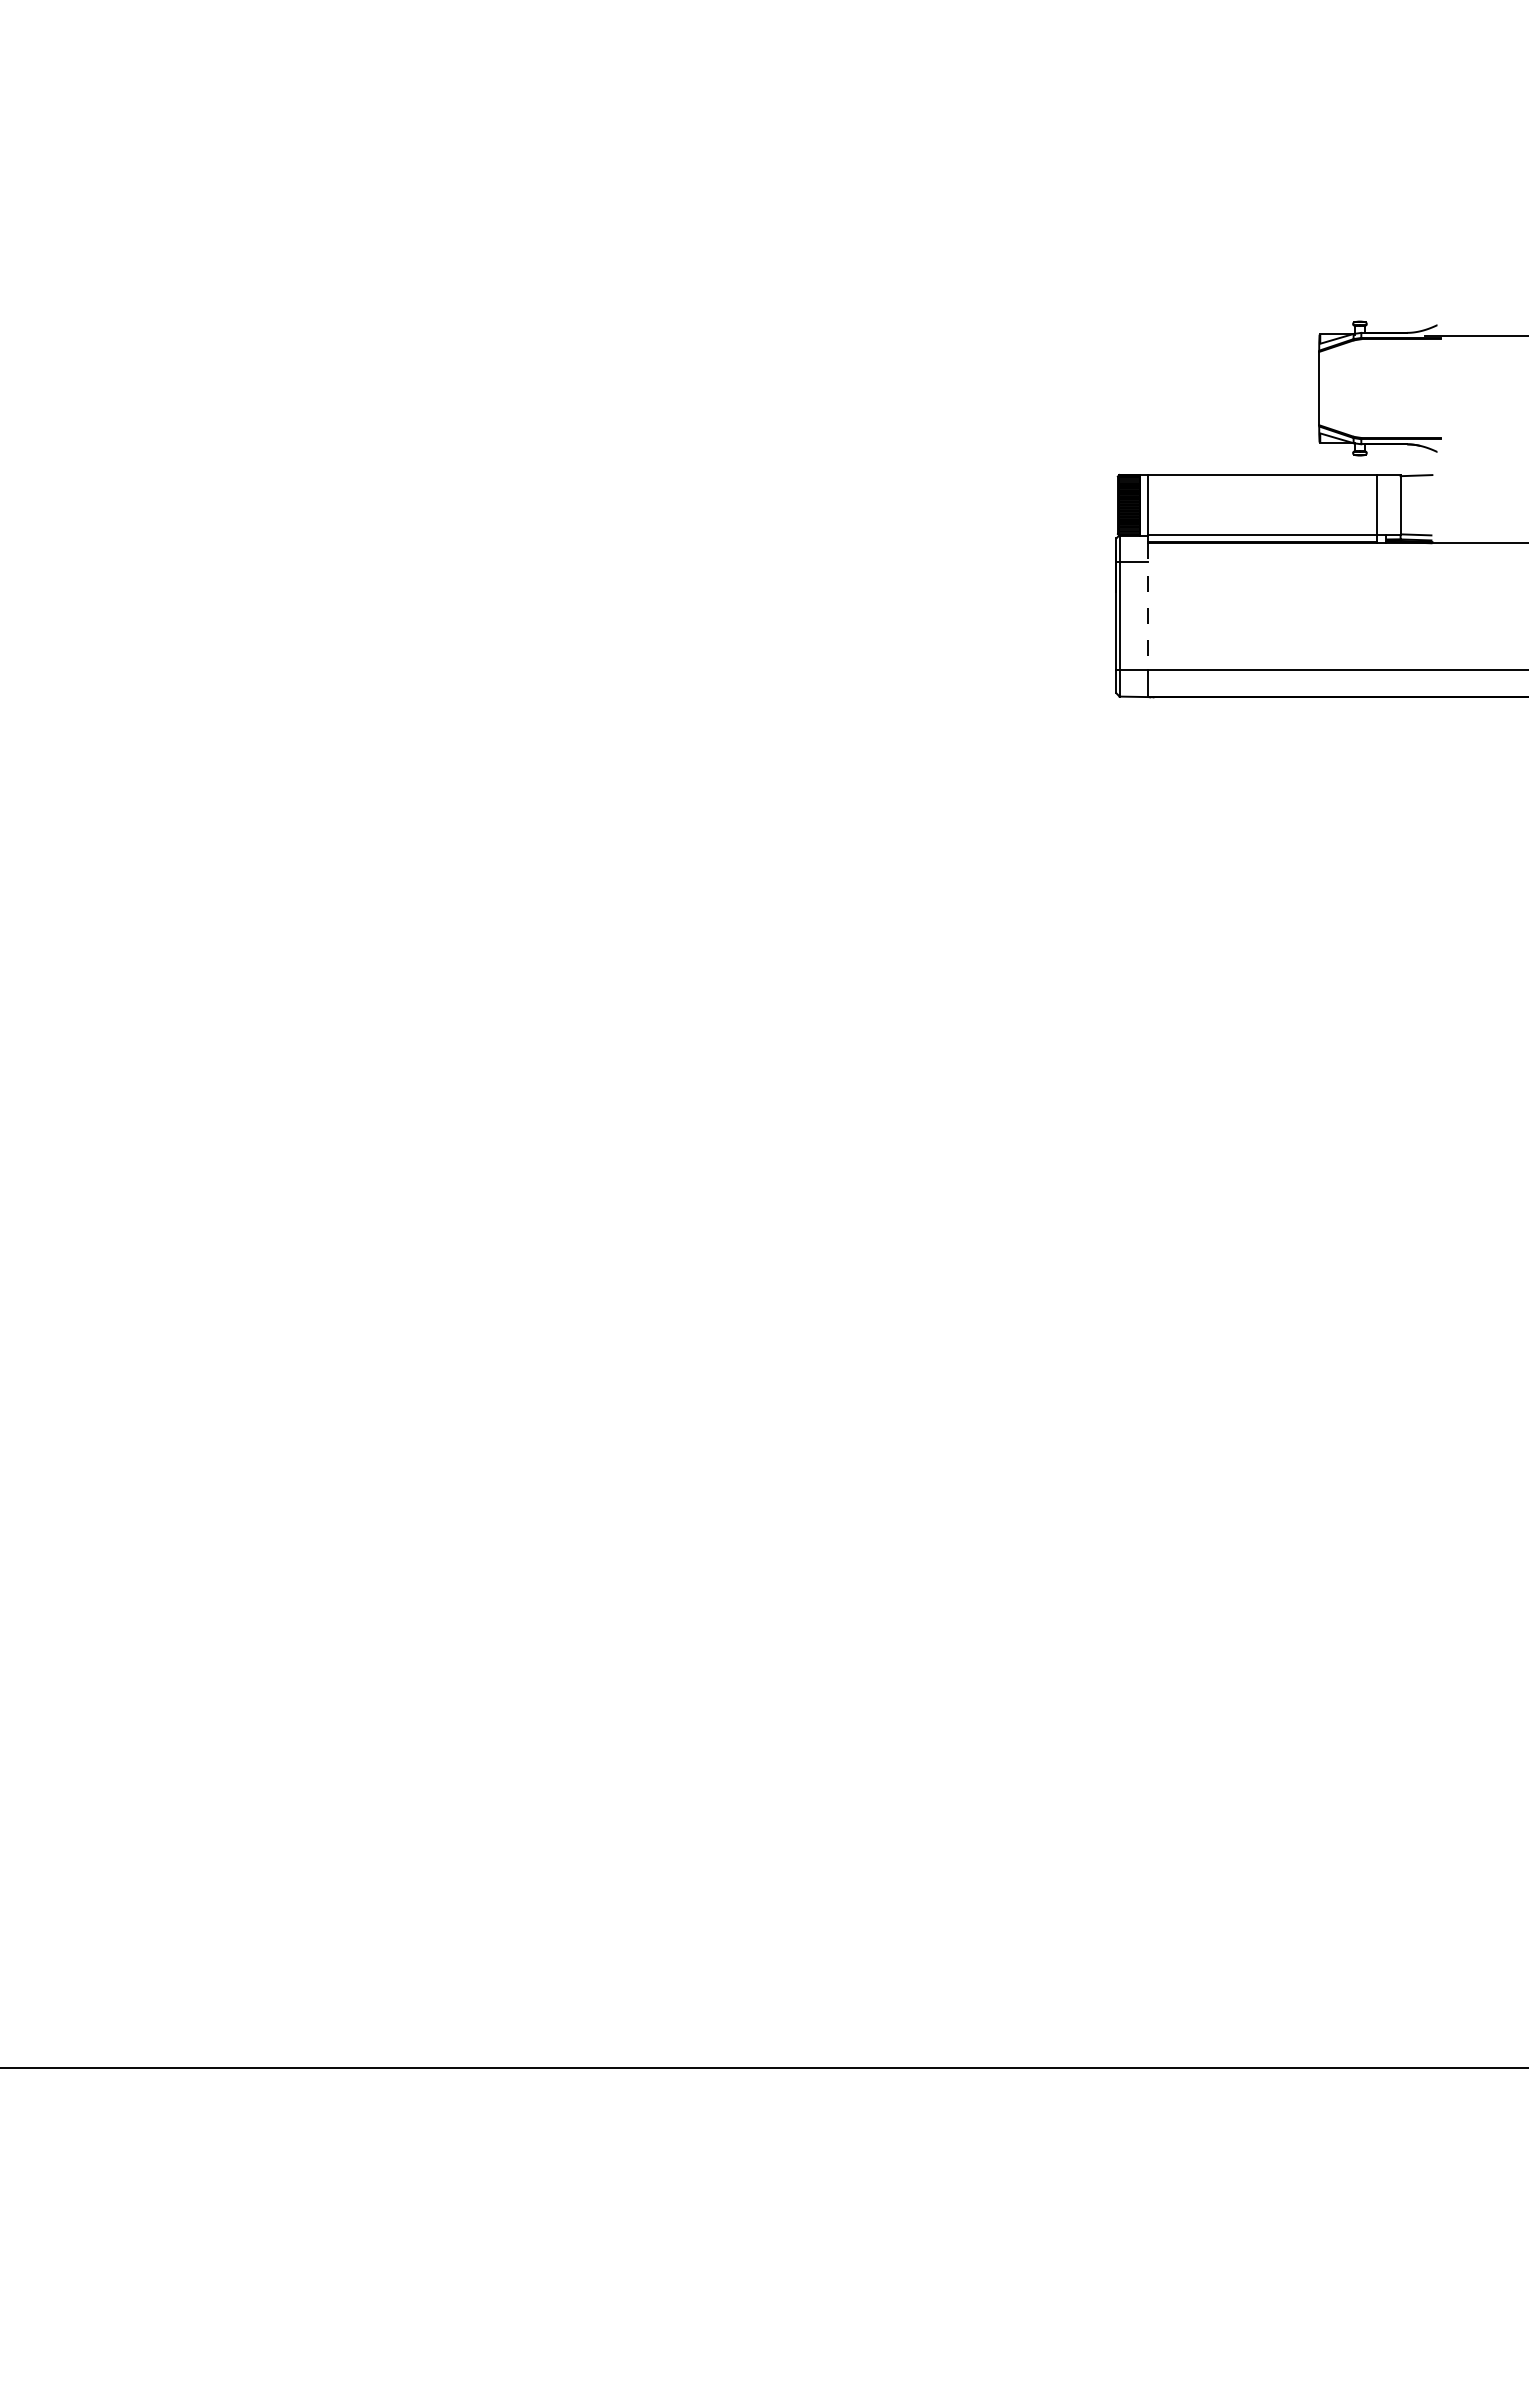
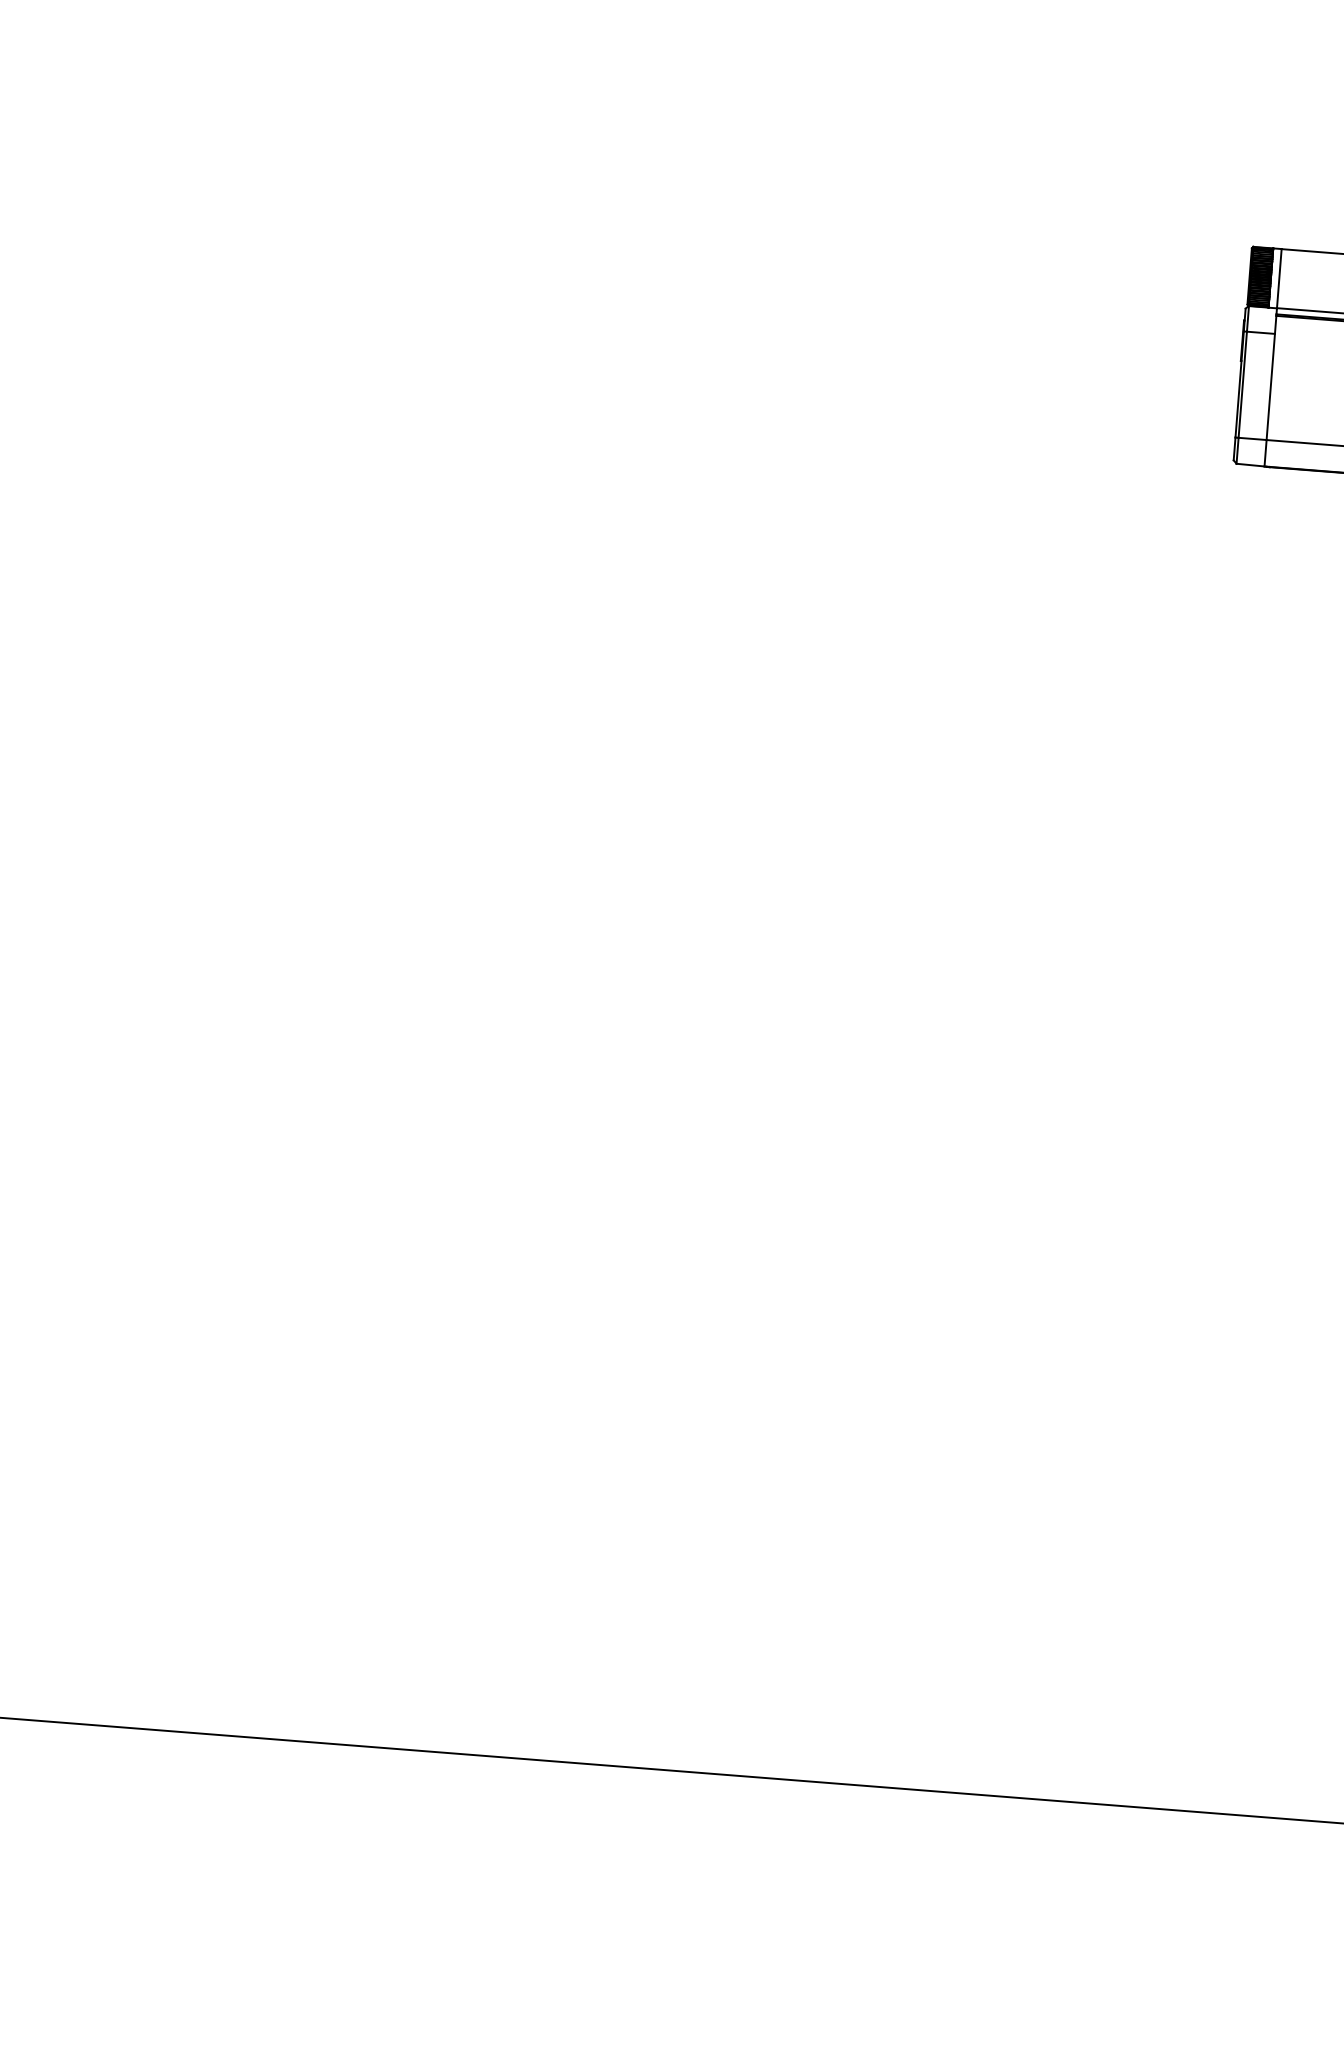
line: (1148, 607) -> (1271, 378), dashed -> solid

